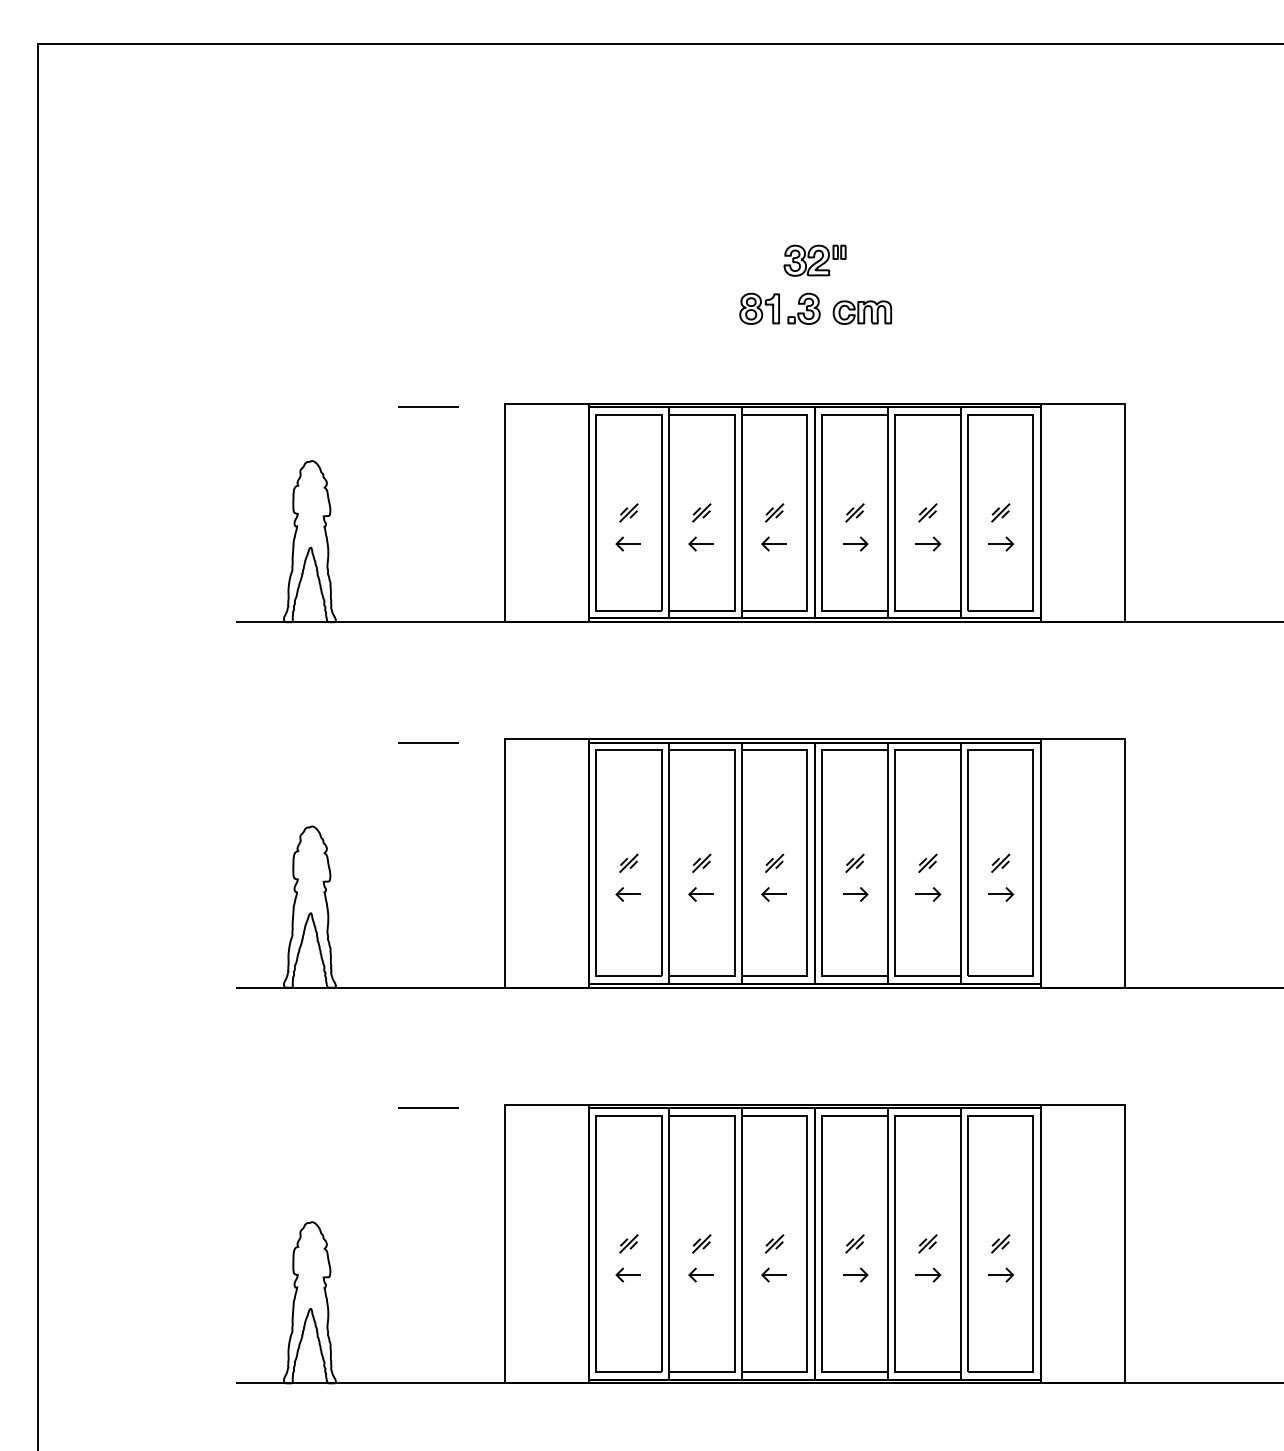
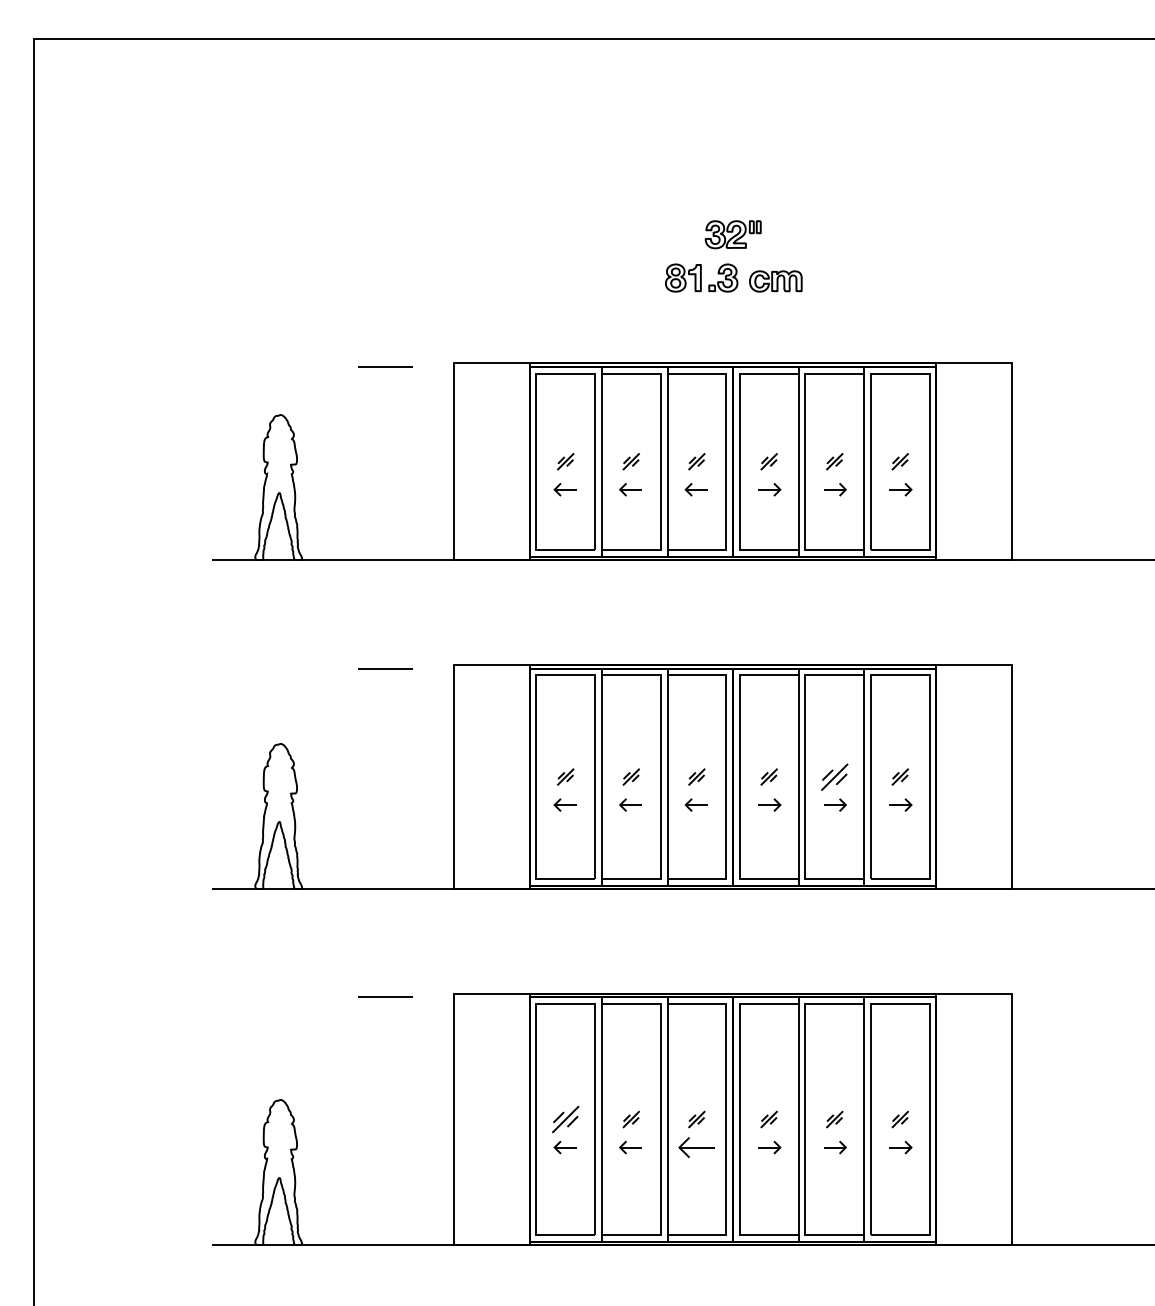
part: (927, 862) -> (834, 776), size x1.6
part: (628, 1243) -> (565, 1119), size x1.6
part: (773, 1274) -> (695, 1147), size x1.6

